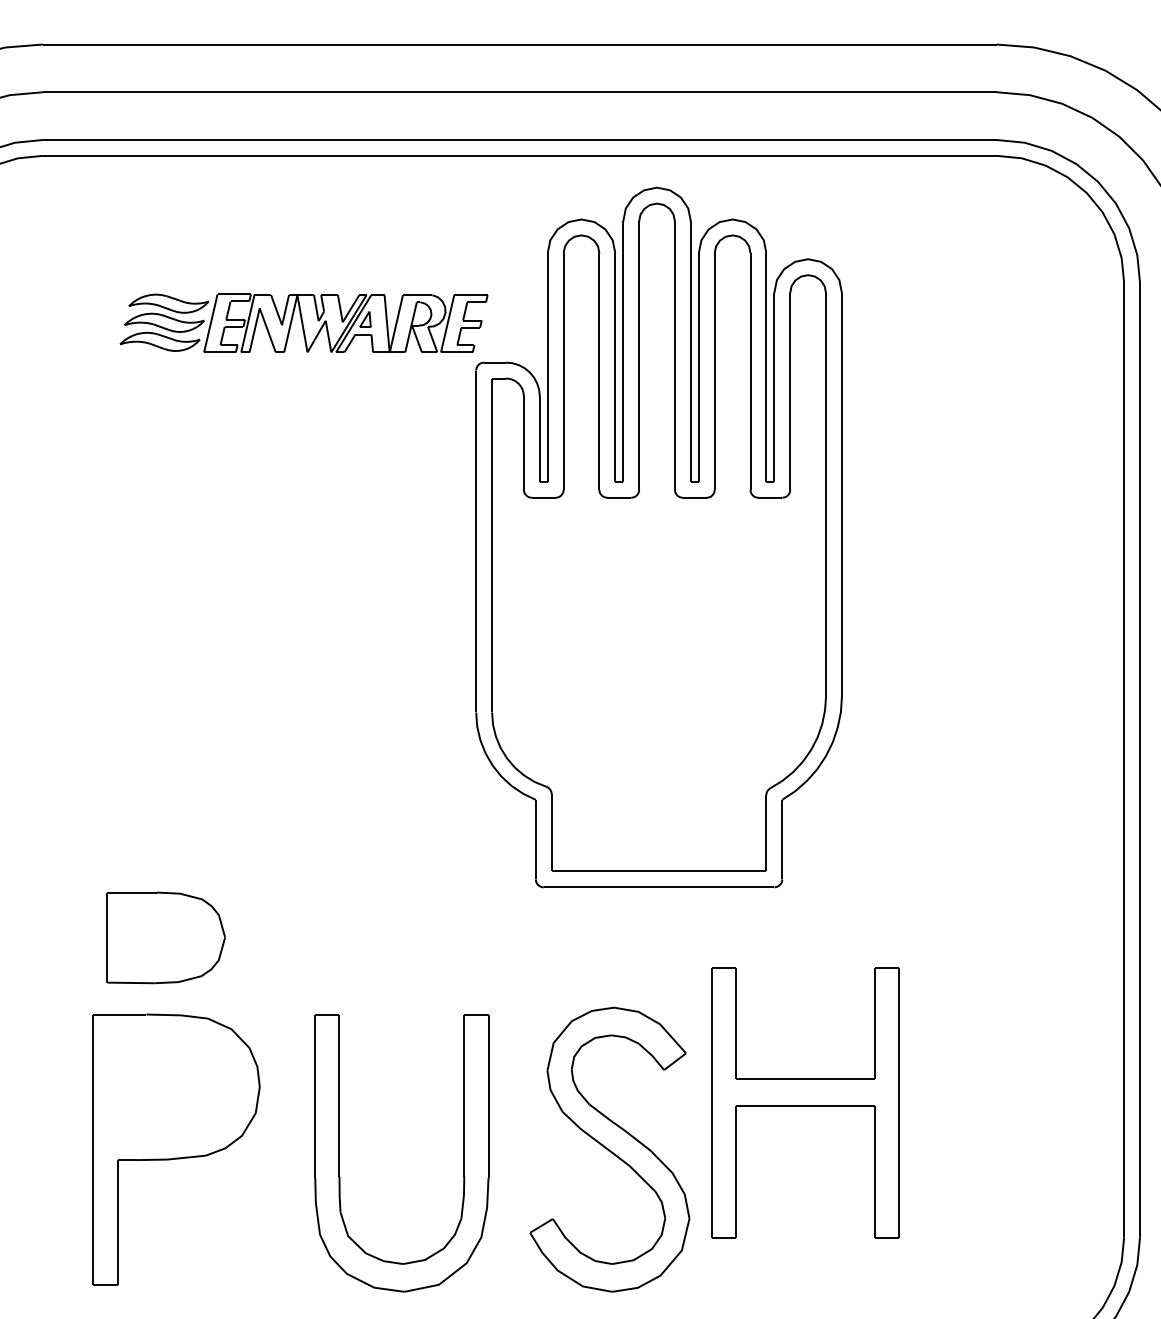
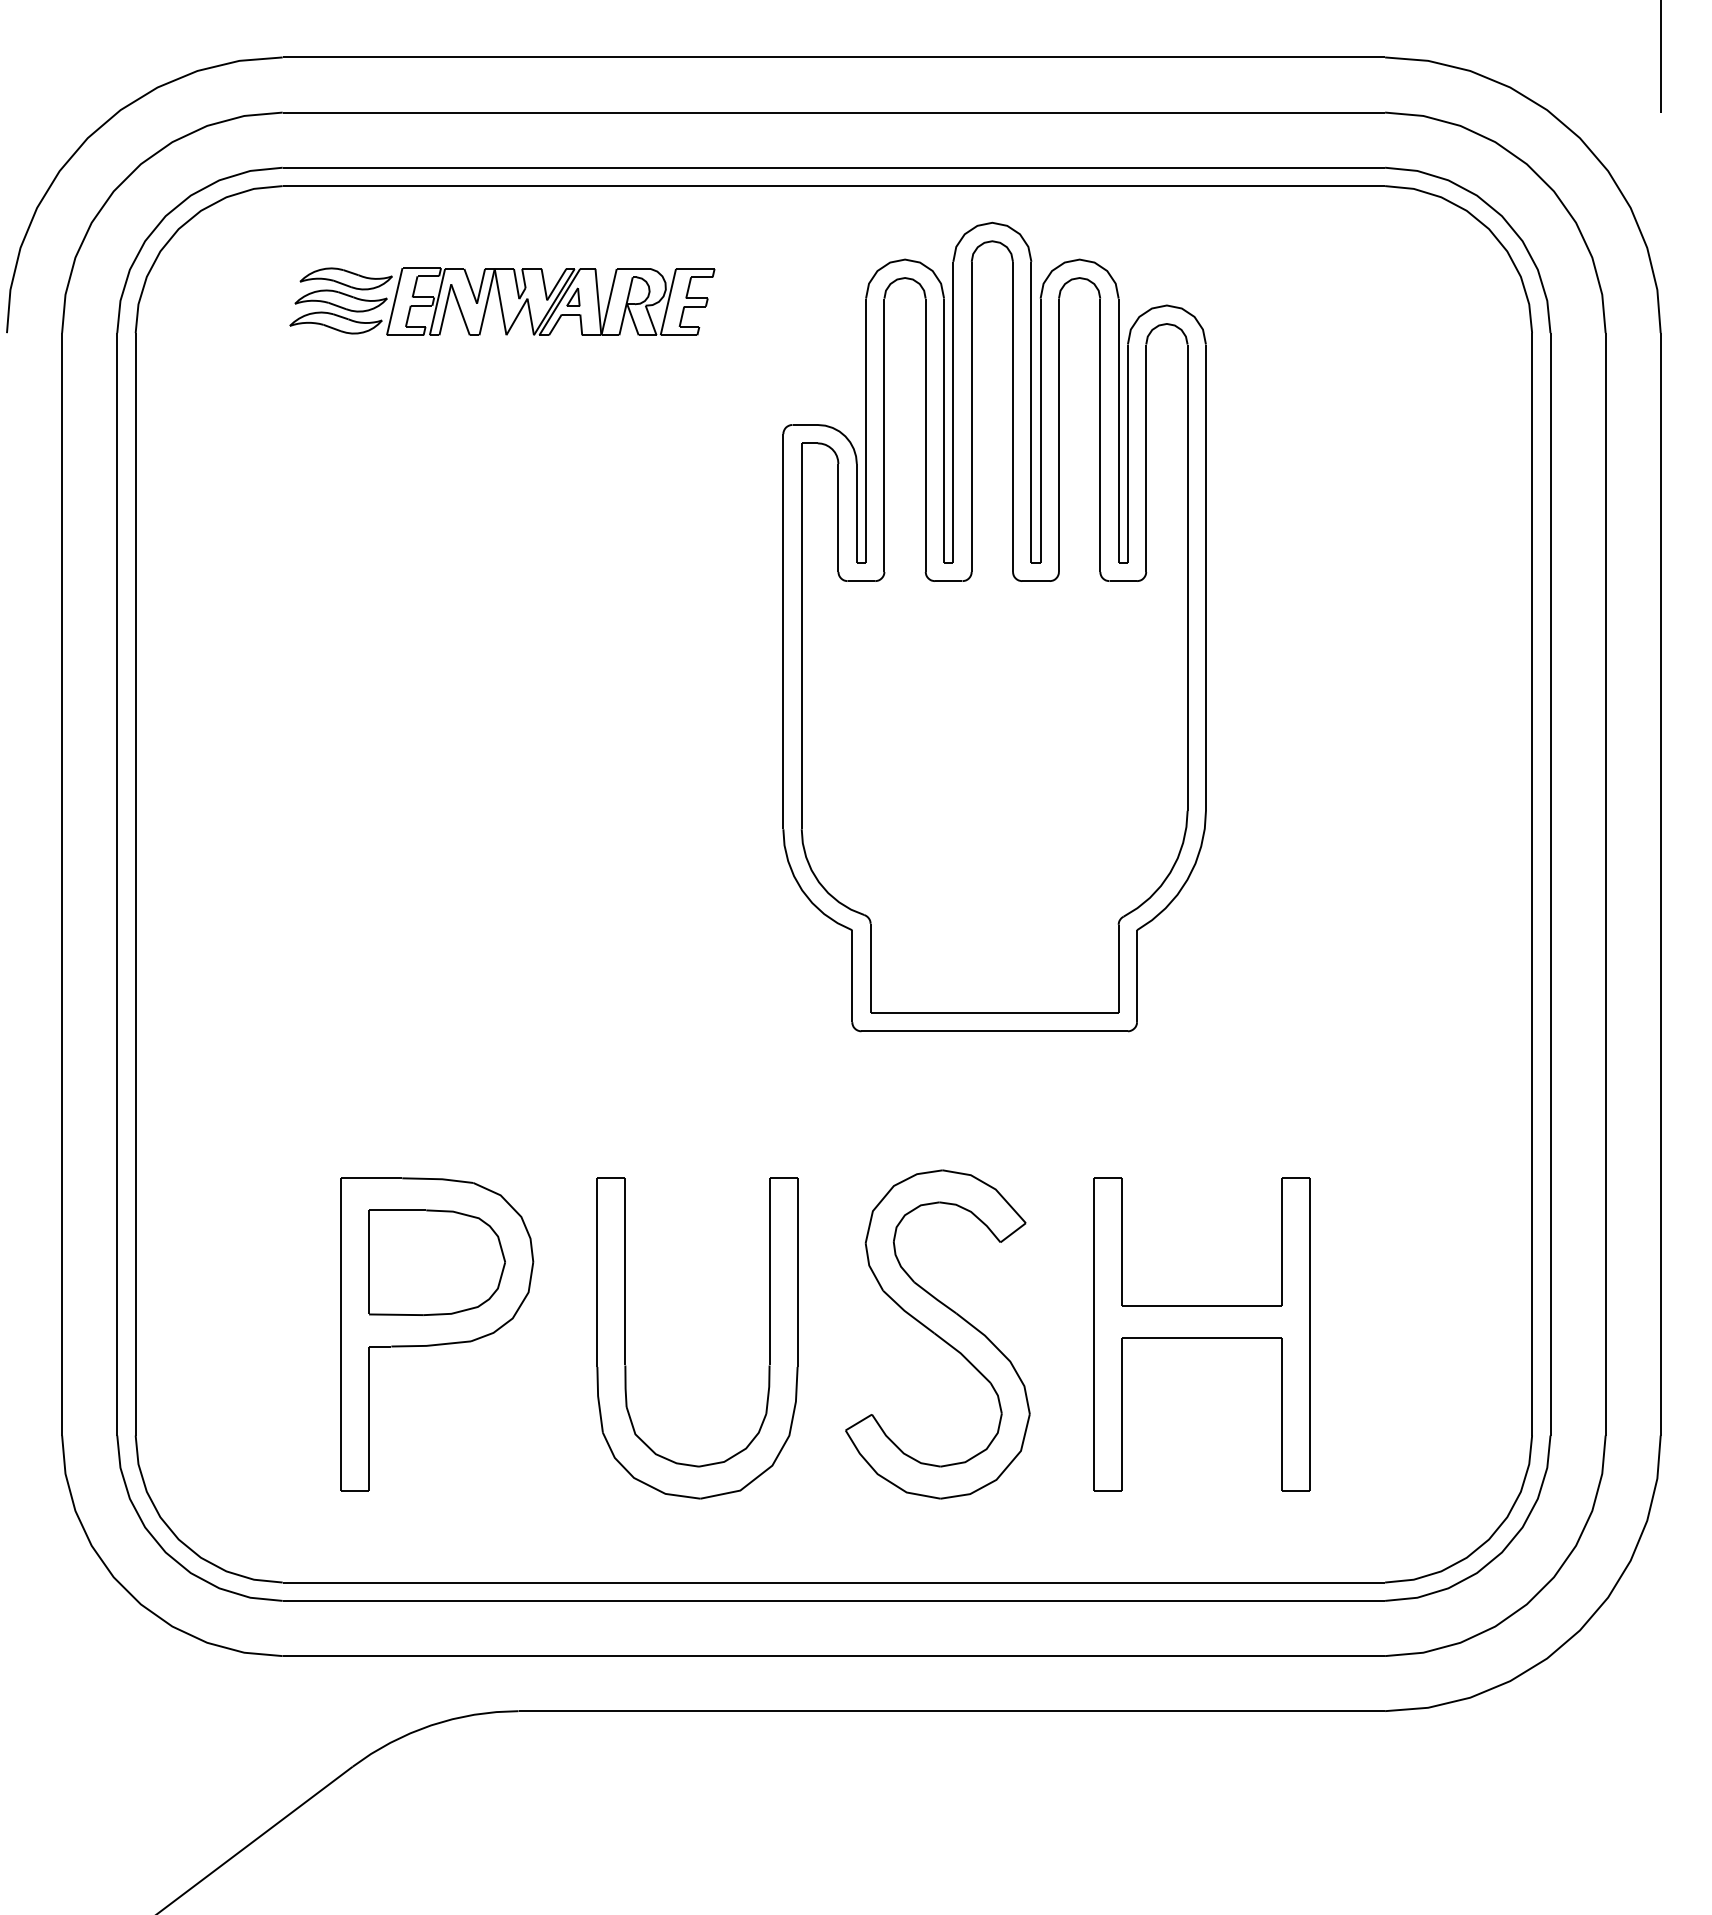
part: (304, 323) -> (502, 301), moved
part: (165, 937) -> (436, 1262), moved
part: (805, 1102) -> (1201, 1334), moved

